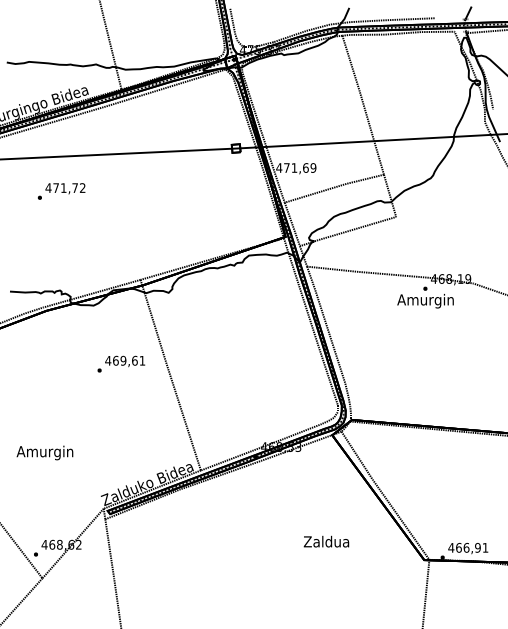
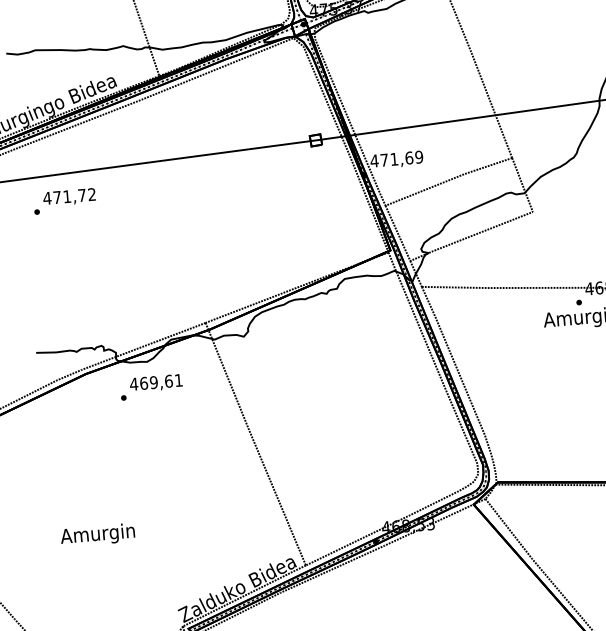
text: (61, 191) -> (64, 201), moved
text: (121, 363) -> (151, 386), moved
text: (44, 452) -> (97, 534), moved

